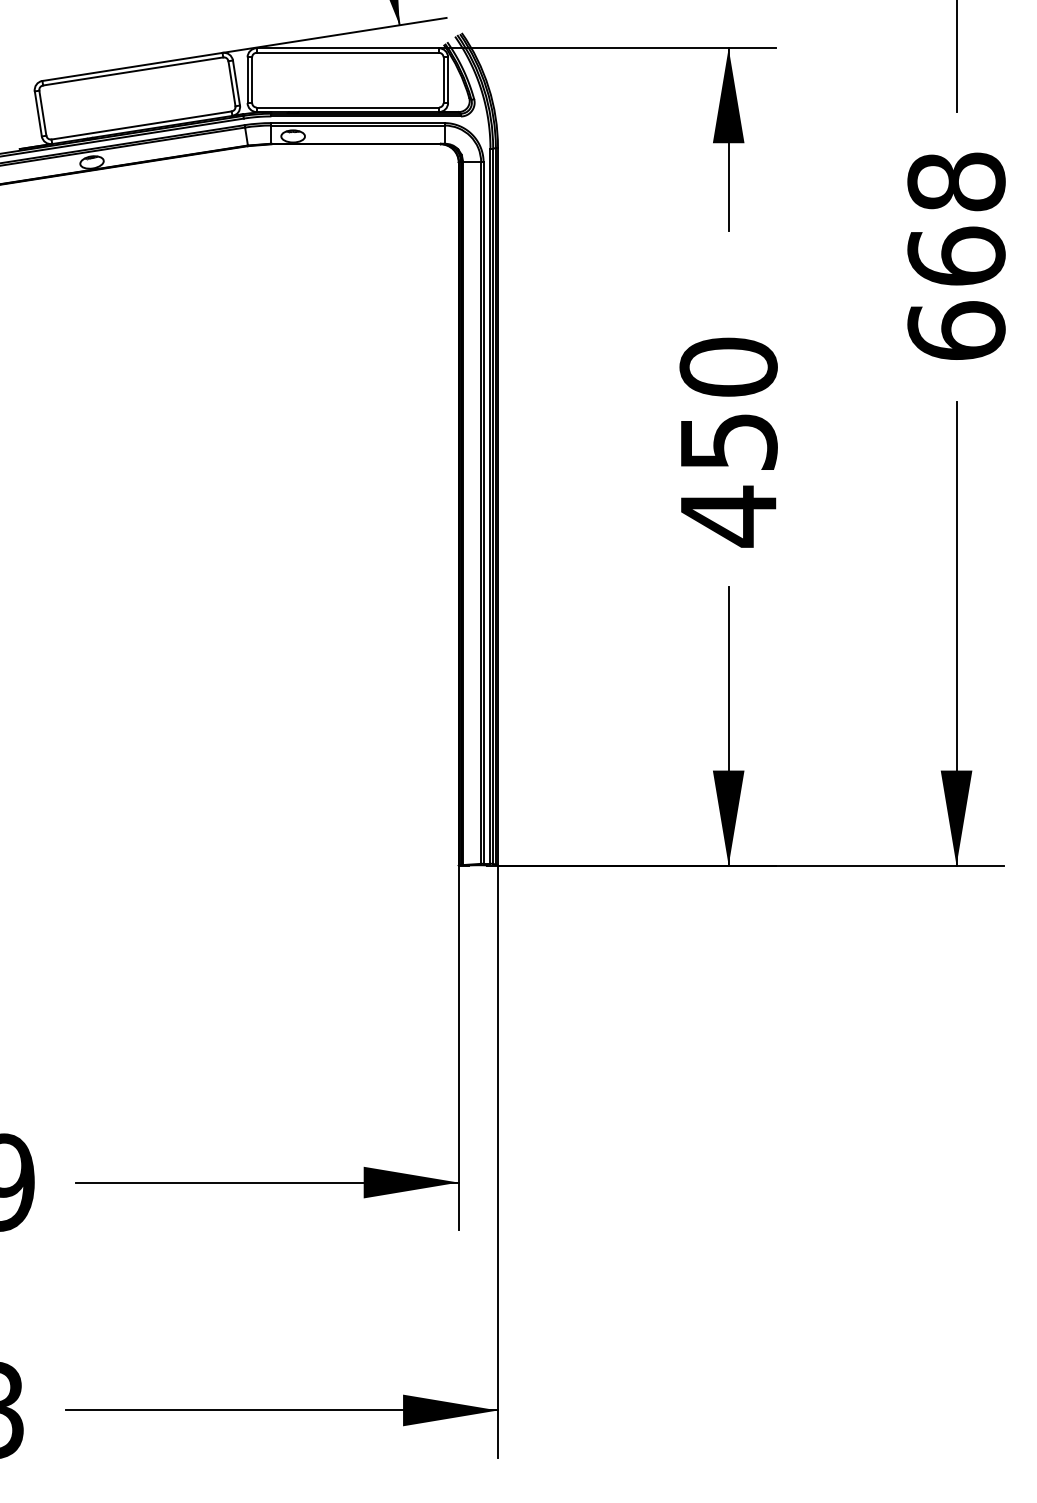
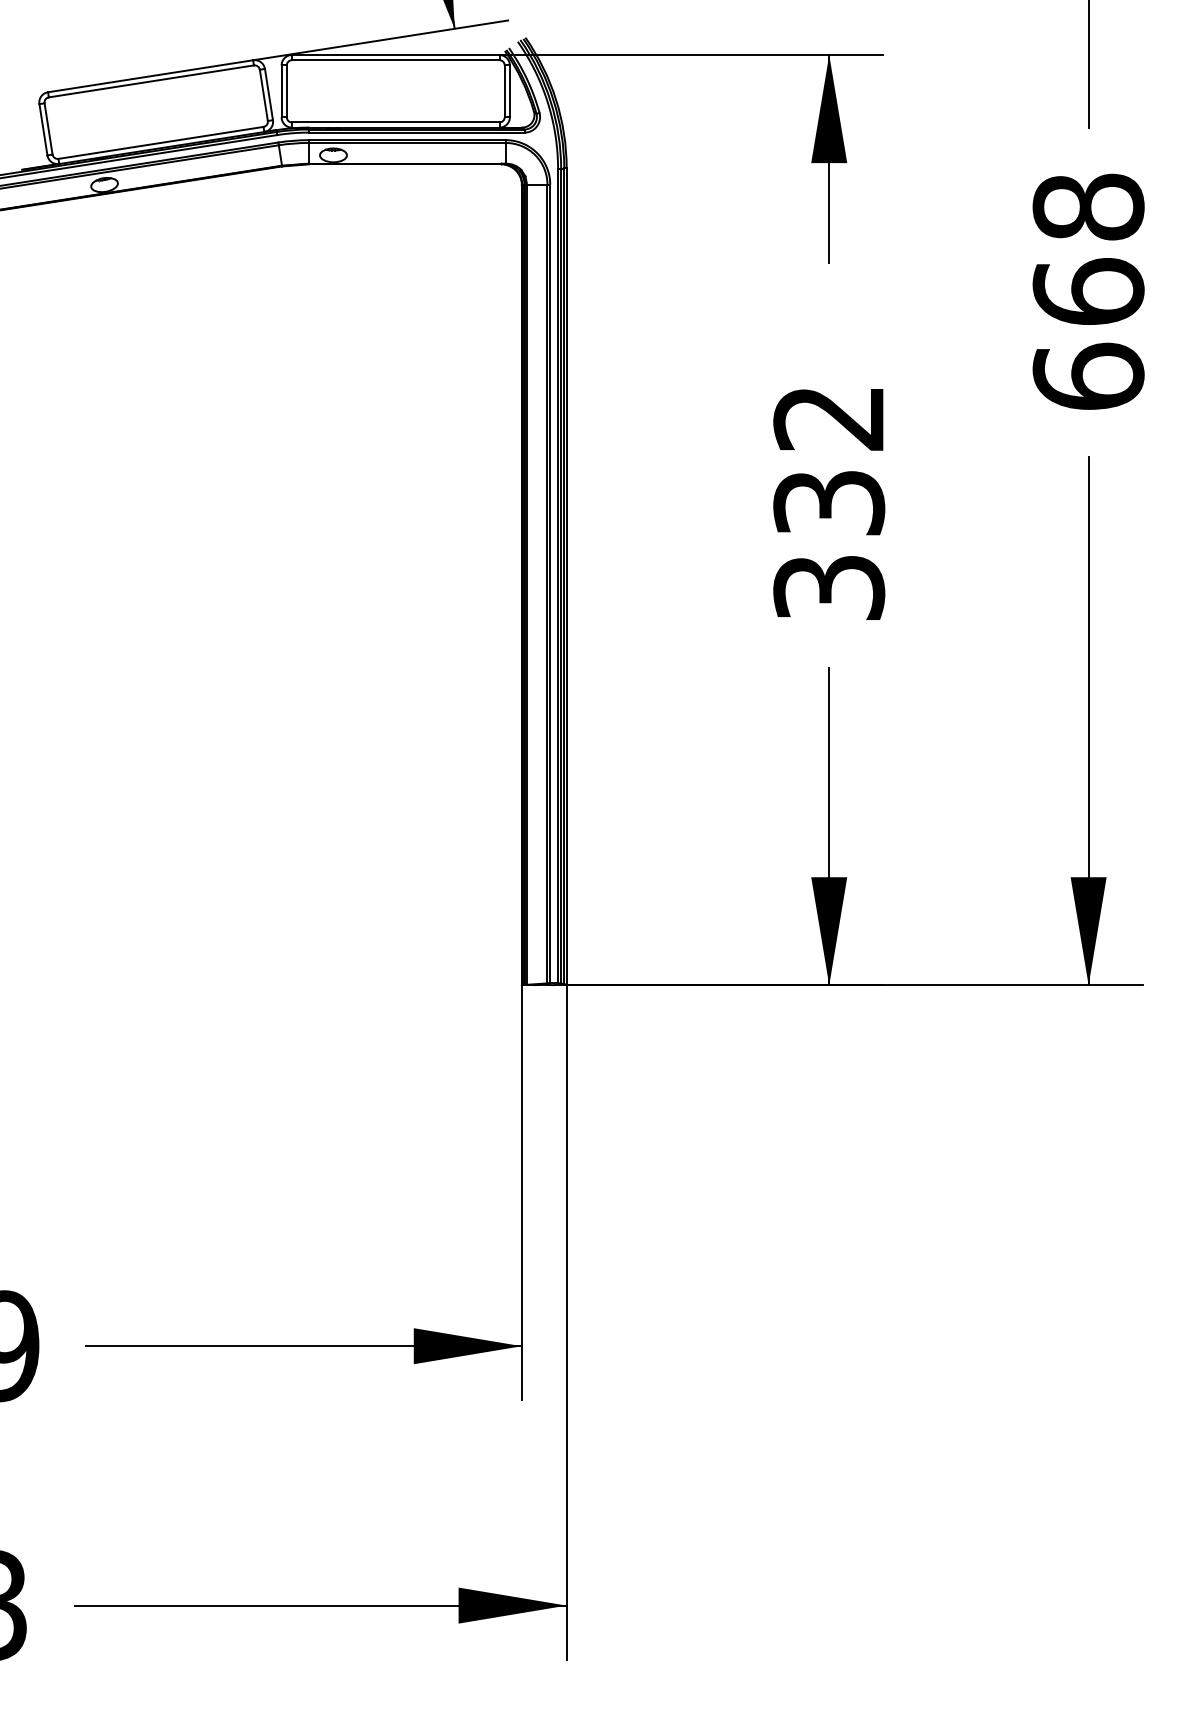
text: (728, 442) -> (829, 503), 450 -> 332

